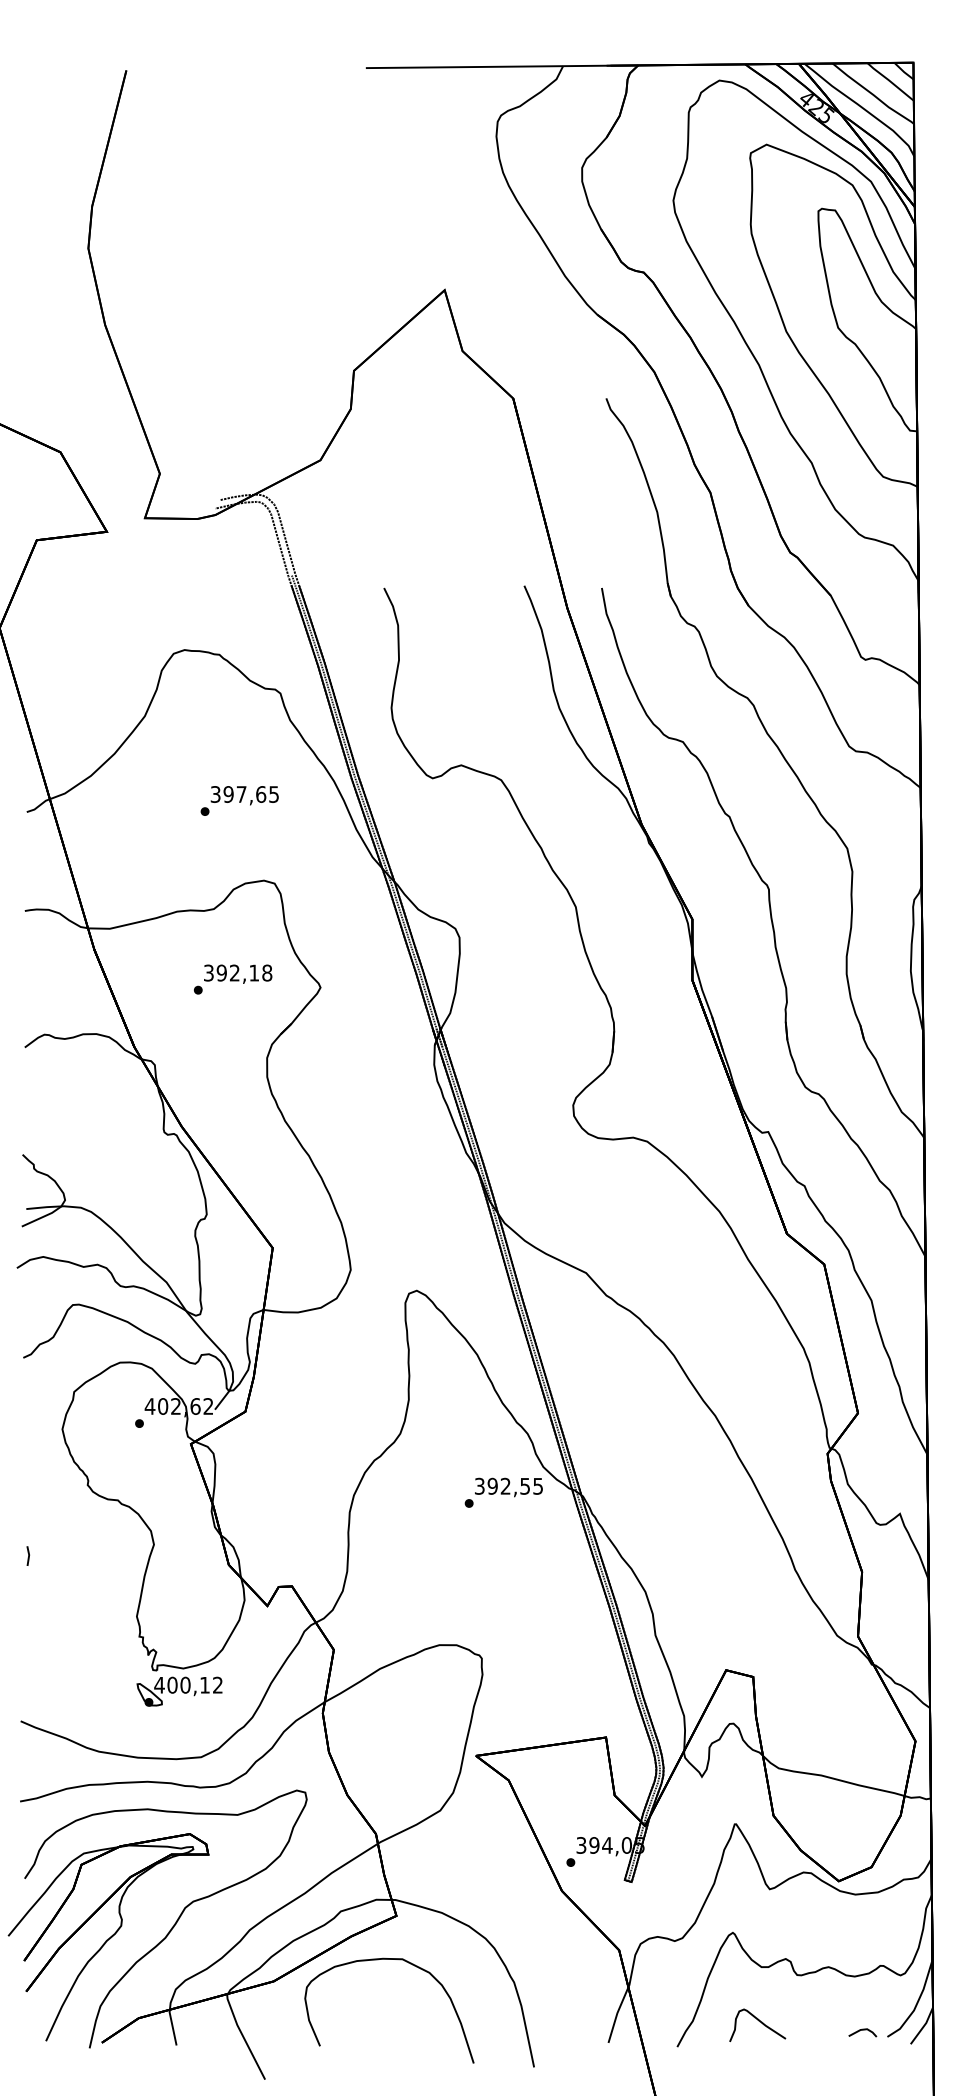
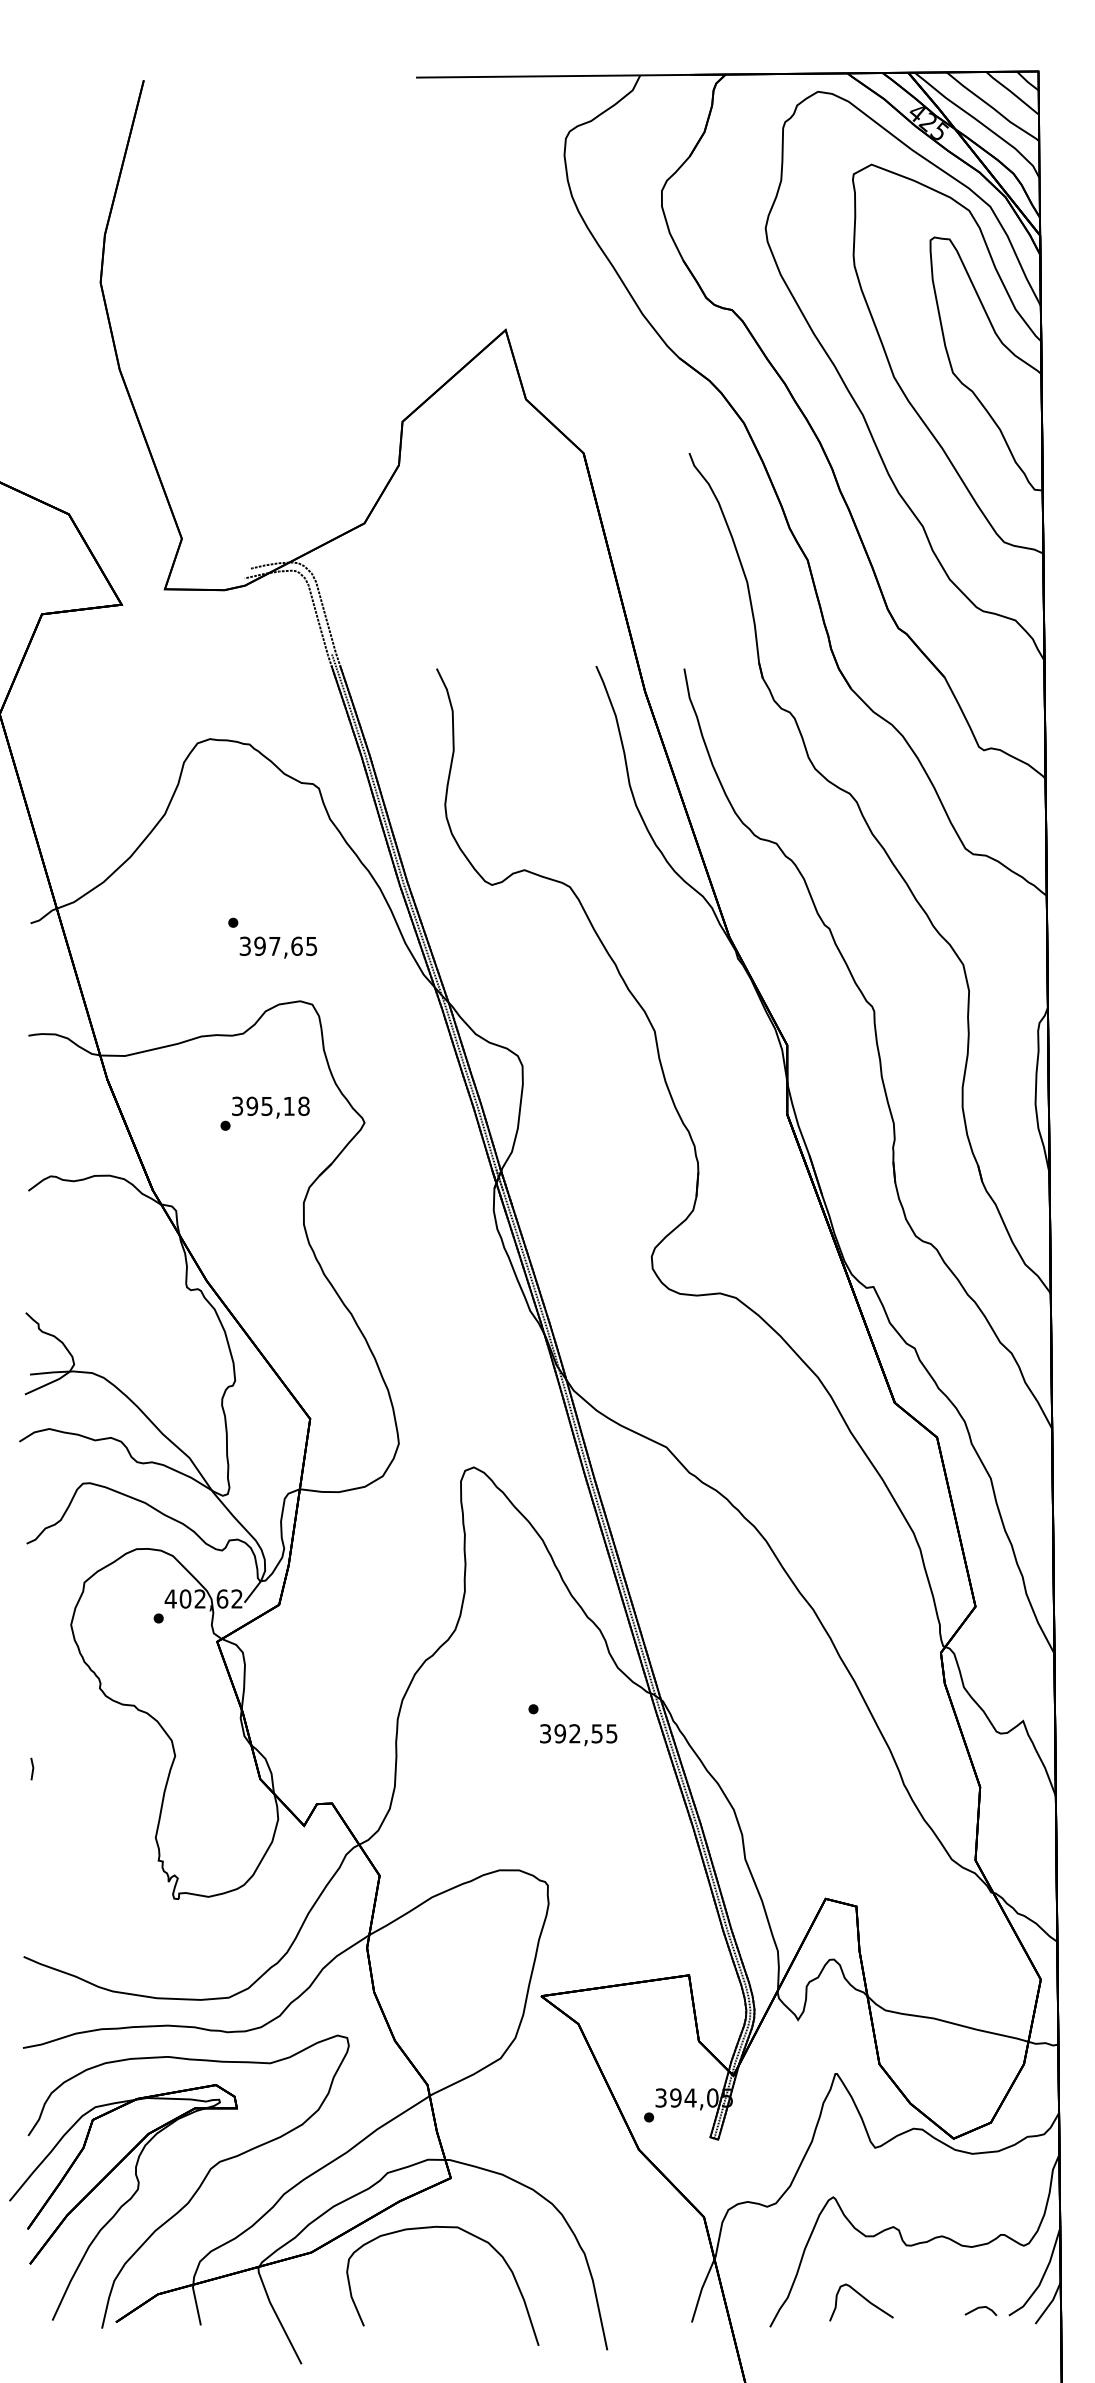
text: (244, 795) -> (278, 947), moved
text: (234, 973) -> (266, 1106), 392,18 -> 395,18
text: (508, 1487) -> (578, 1735), moved
part: (178, 1691) -> (203, 1923), removed

